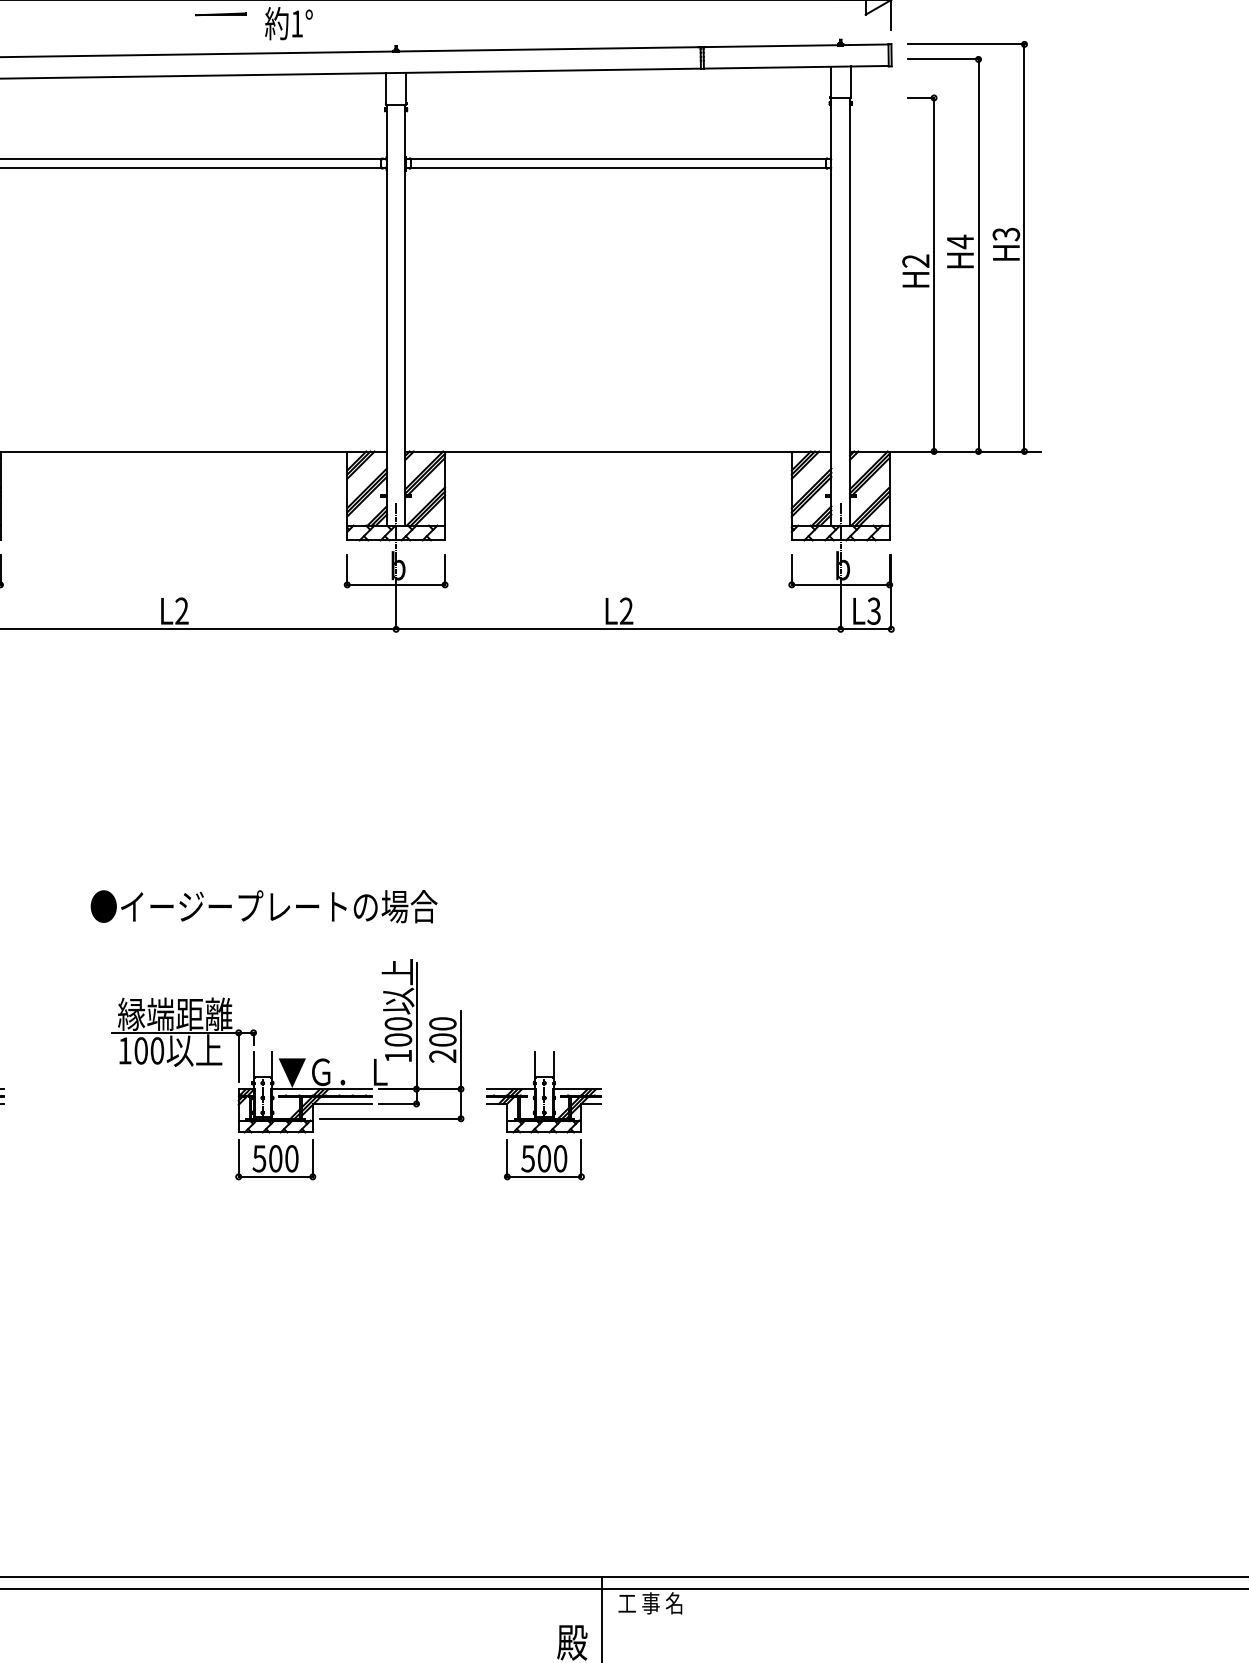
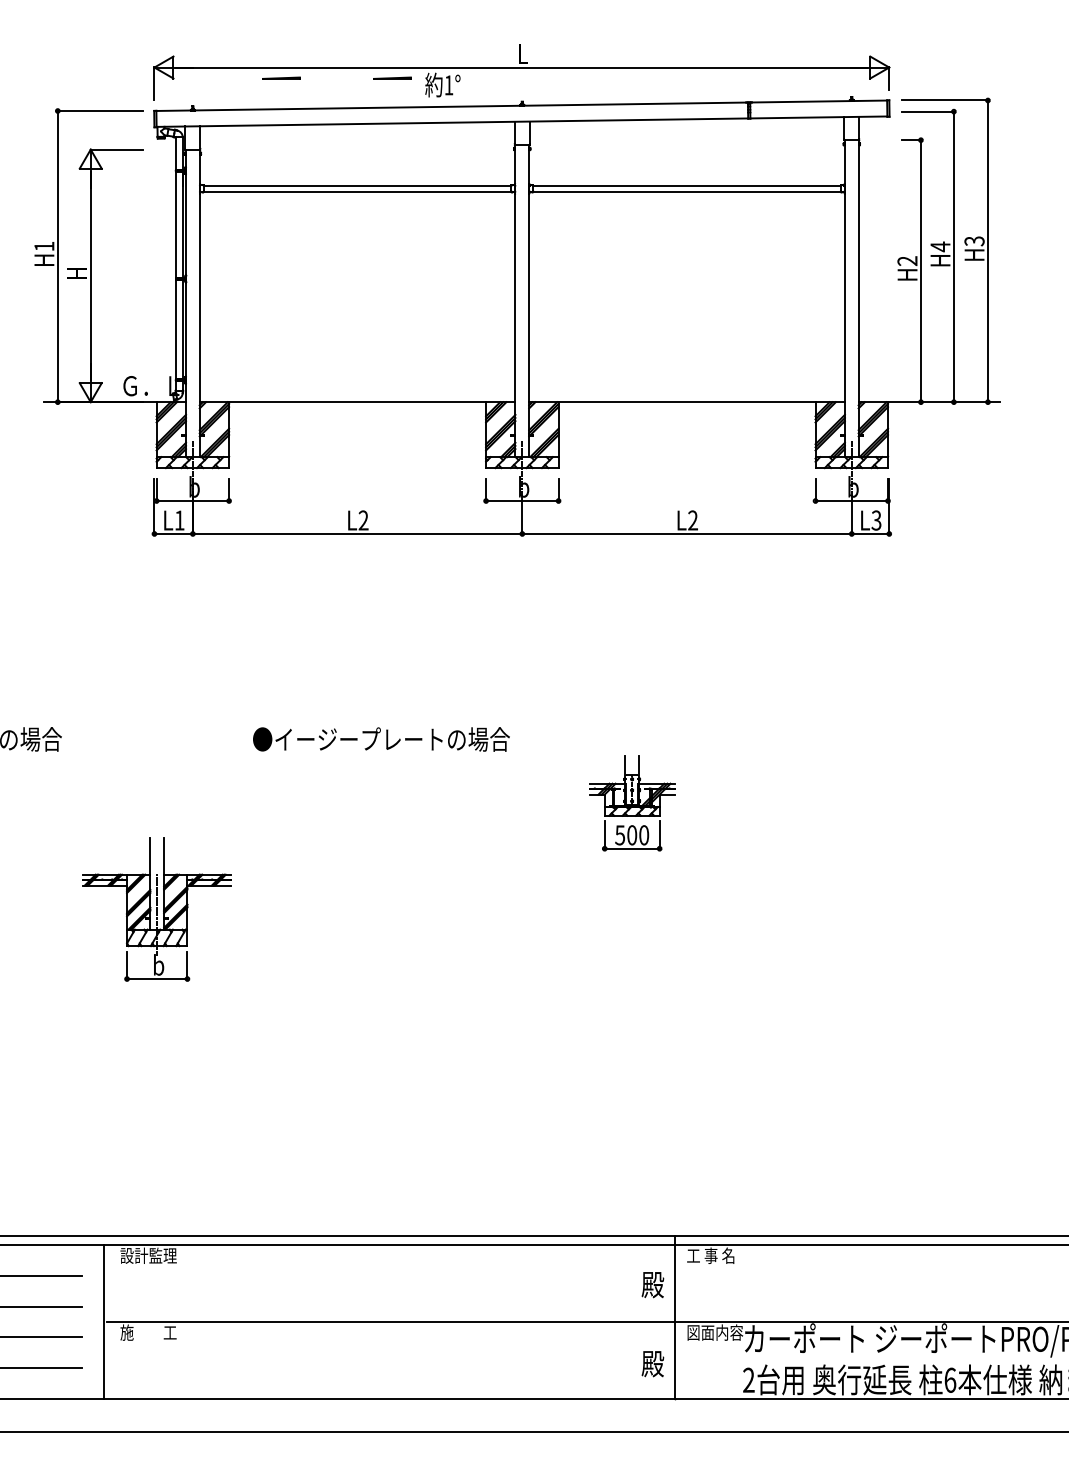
line: (71, 13) -> (281, 77), added
text: (264, 906) -> (381, 739), moved
part: (288, 1069) -> (442, 860), removed
part: (544, 1115) -> (632, 803), moved

